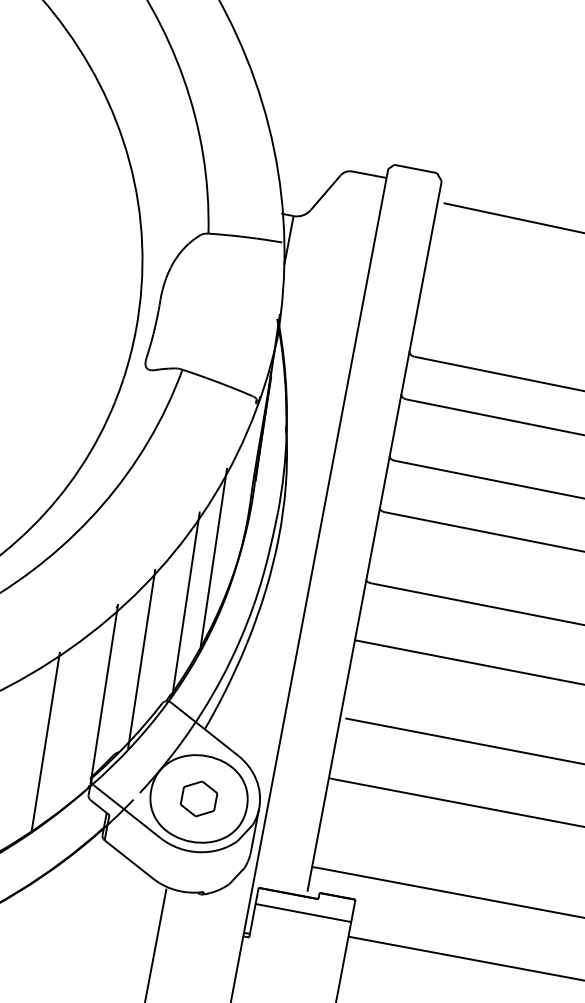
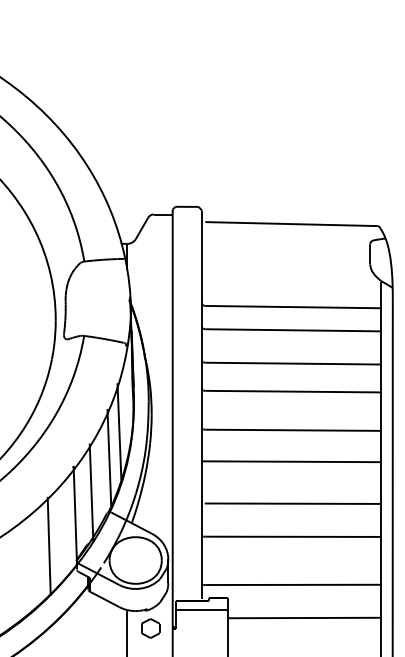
part: (198, 798) -> (150, 628), moved

